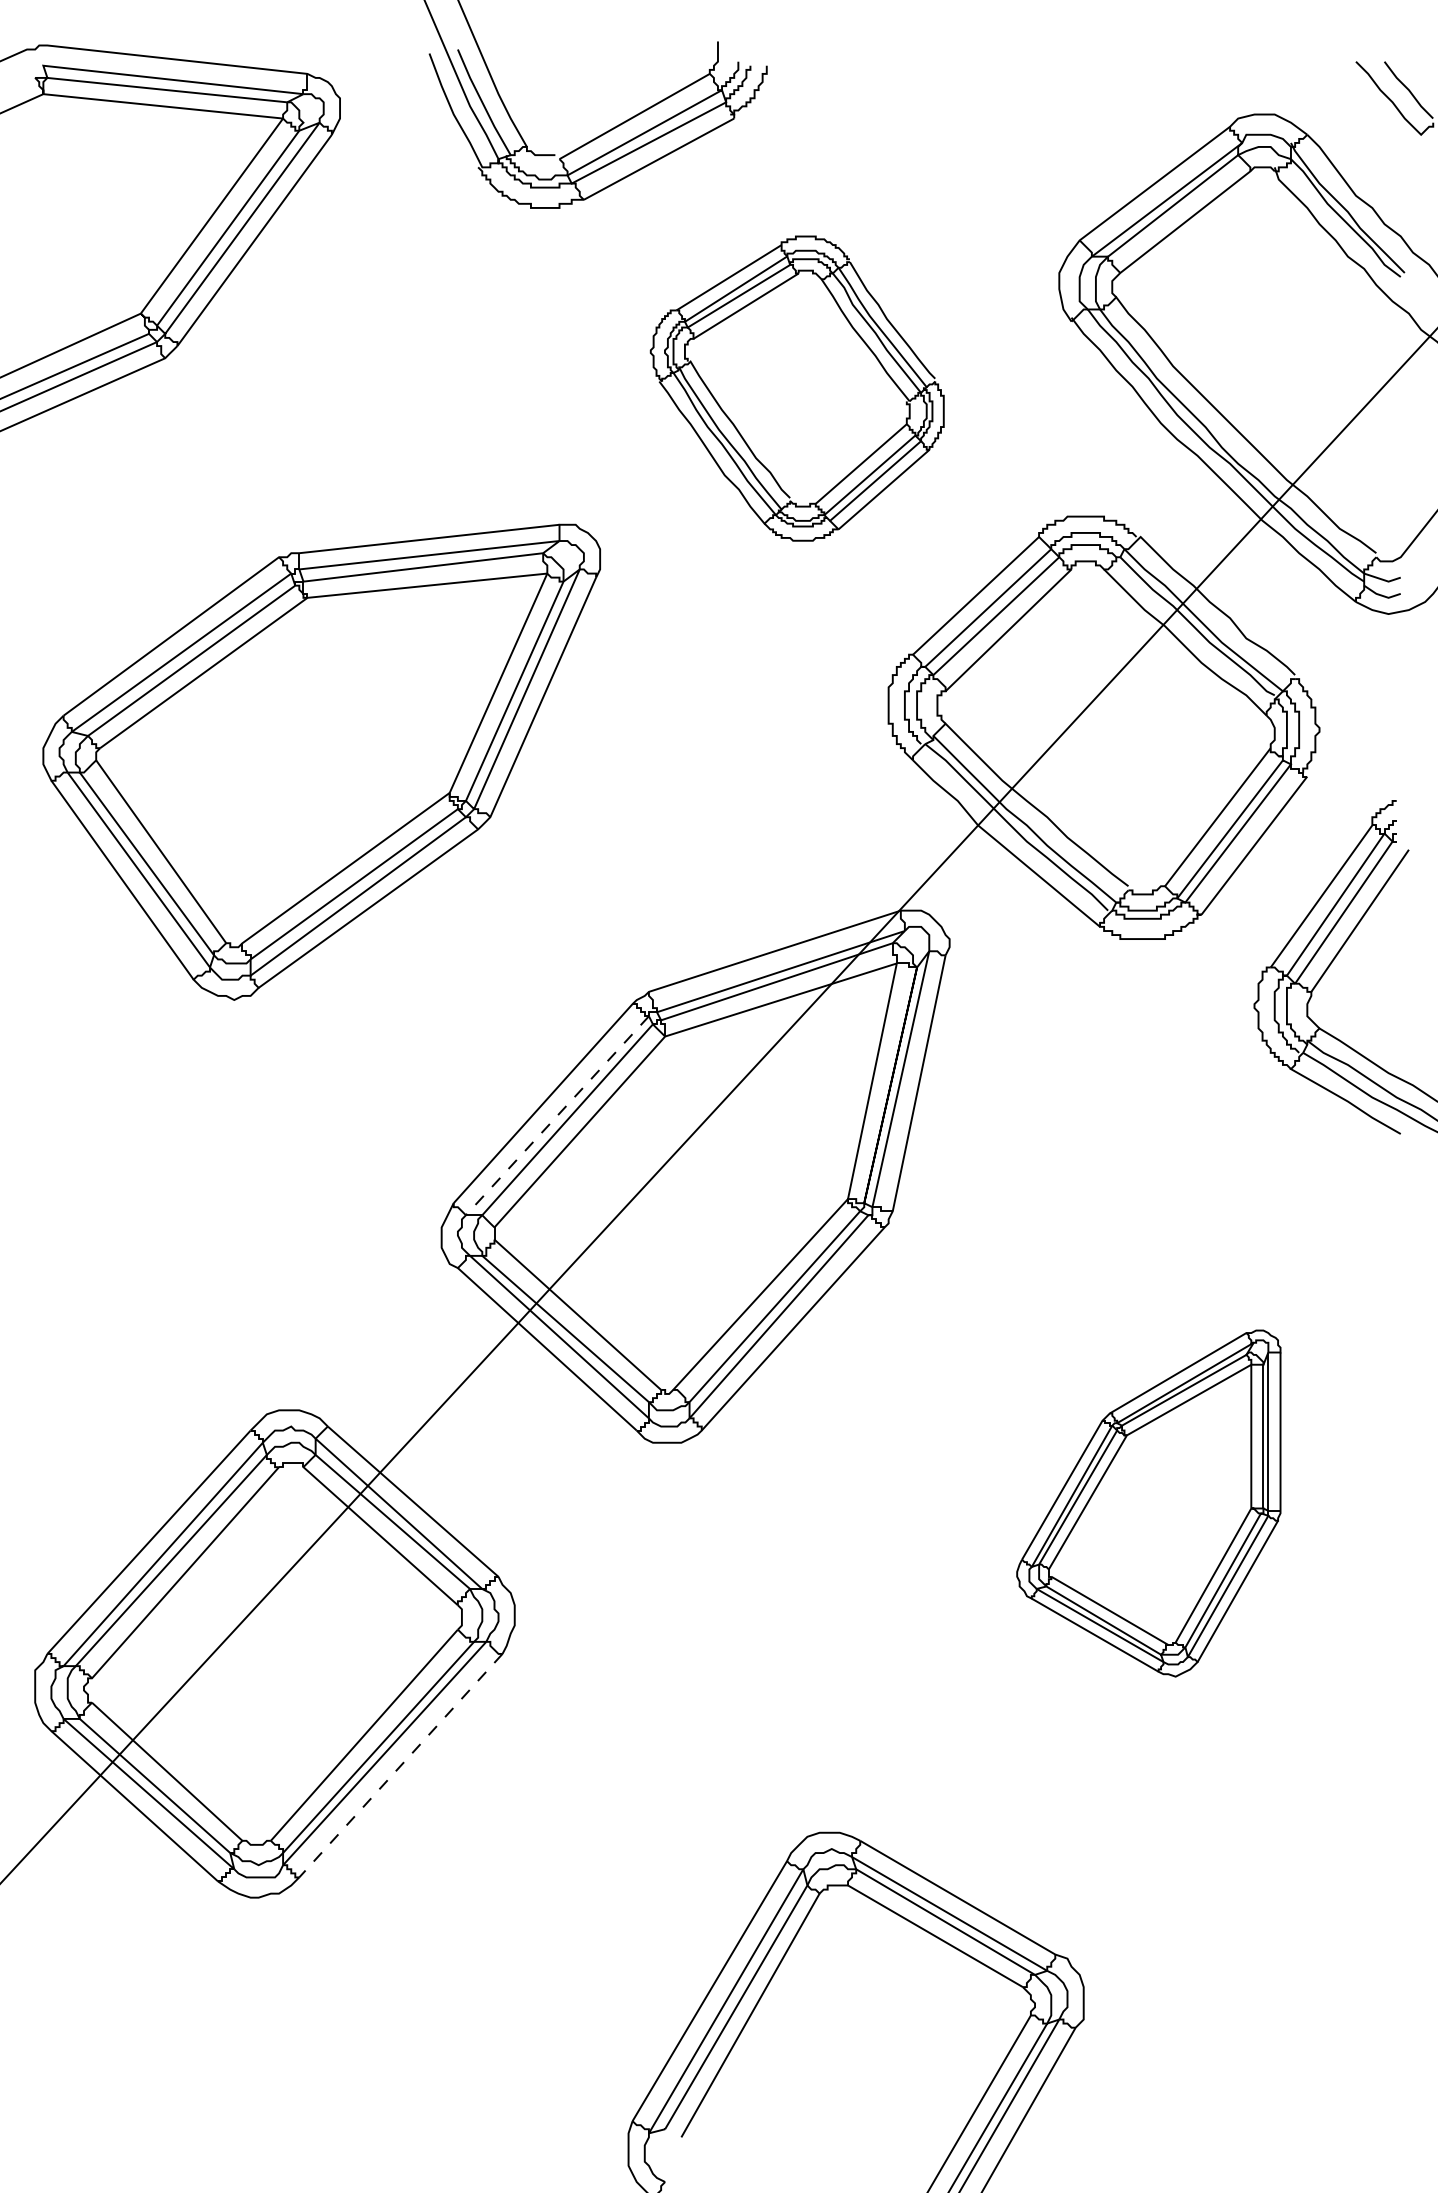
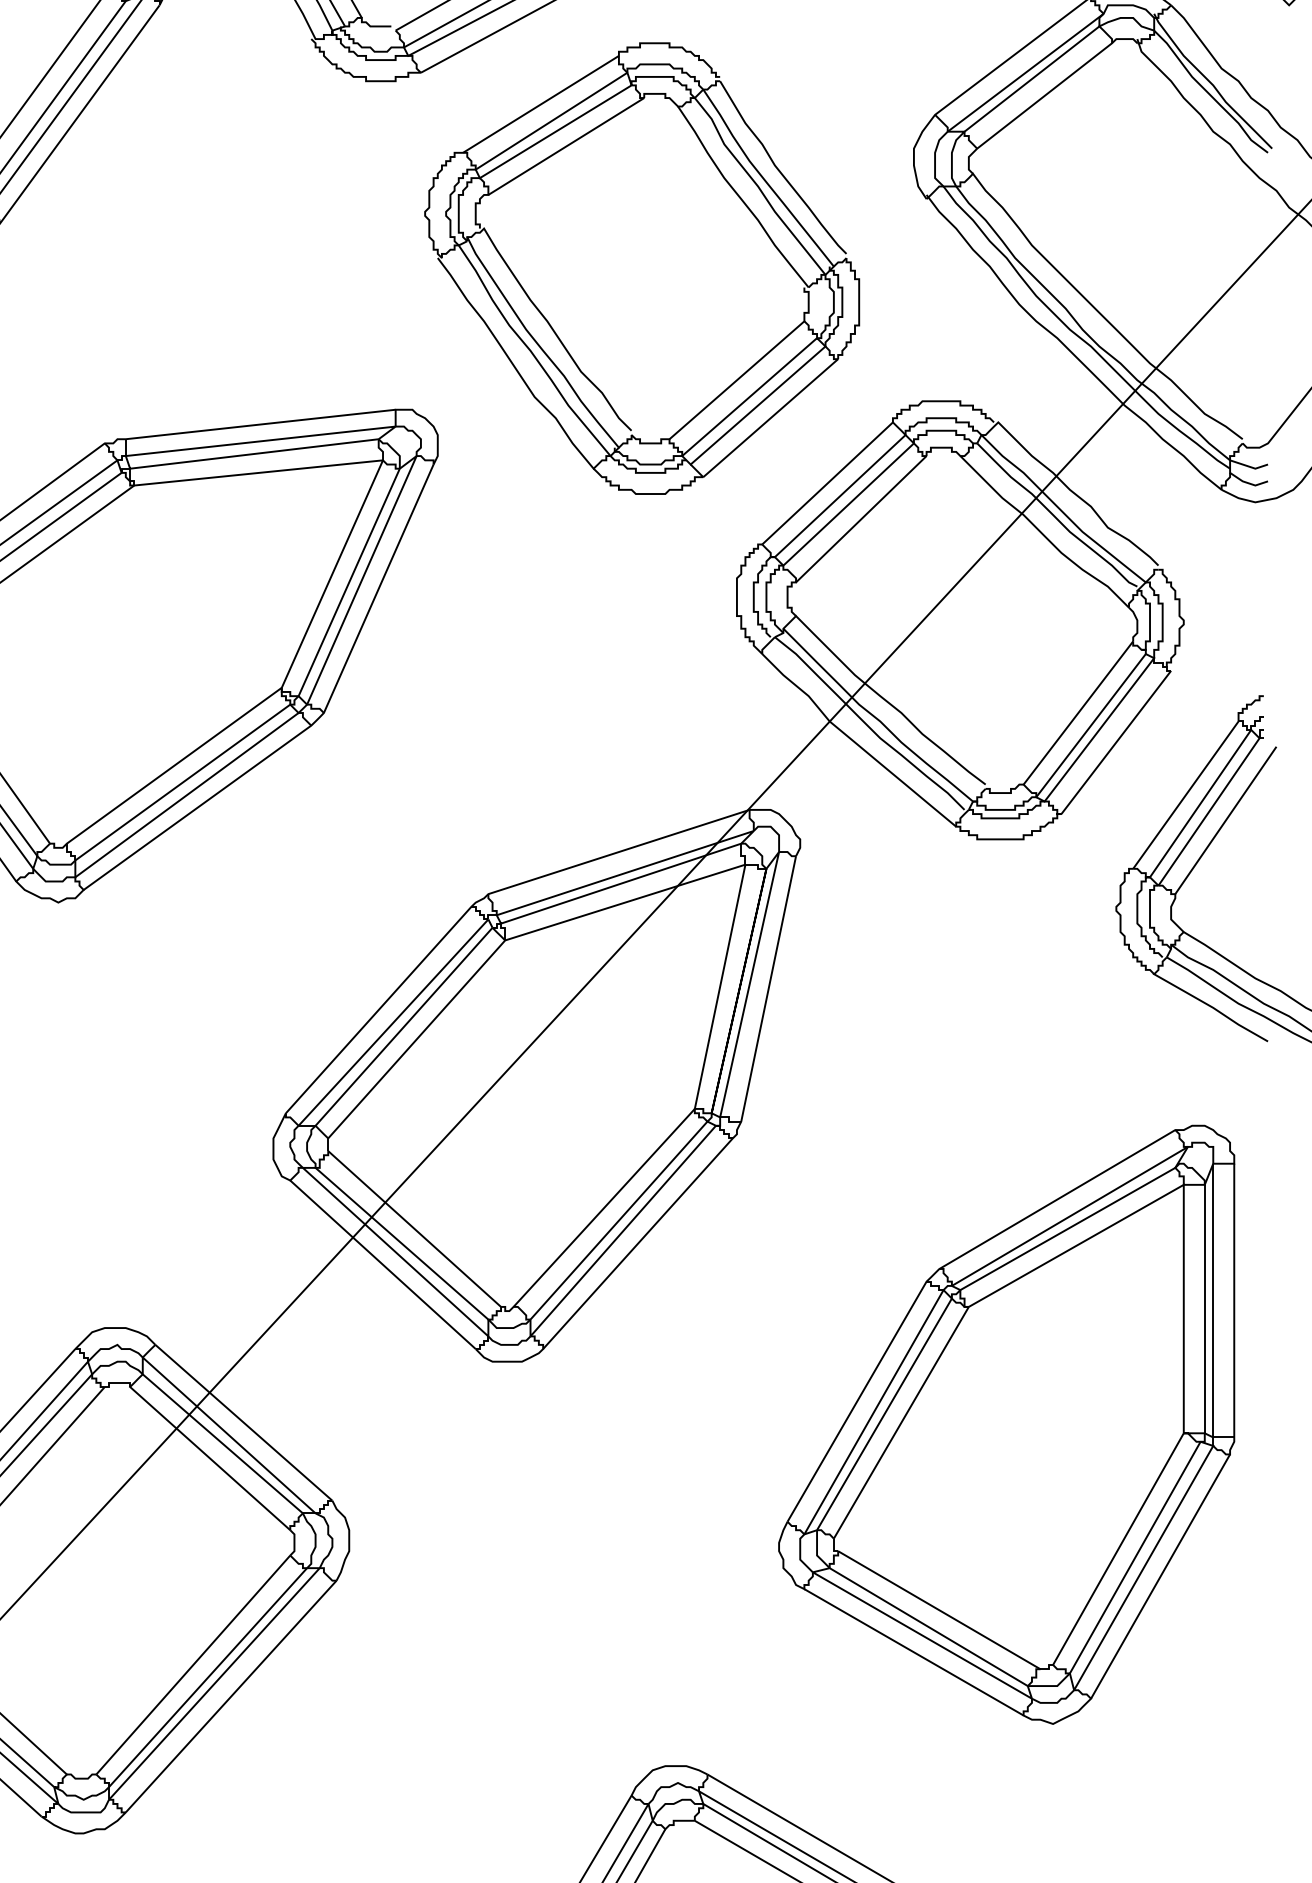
part: (797, 388) -> (642, 268), size x1.43
line: (557, 1116) -> (393, 1023), dashed -> solid
part: (1148, 1503) -> (1006, 1424), size x1.67
line: (400, 1766) -> (230, 1697), dashed -> solid

